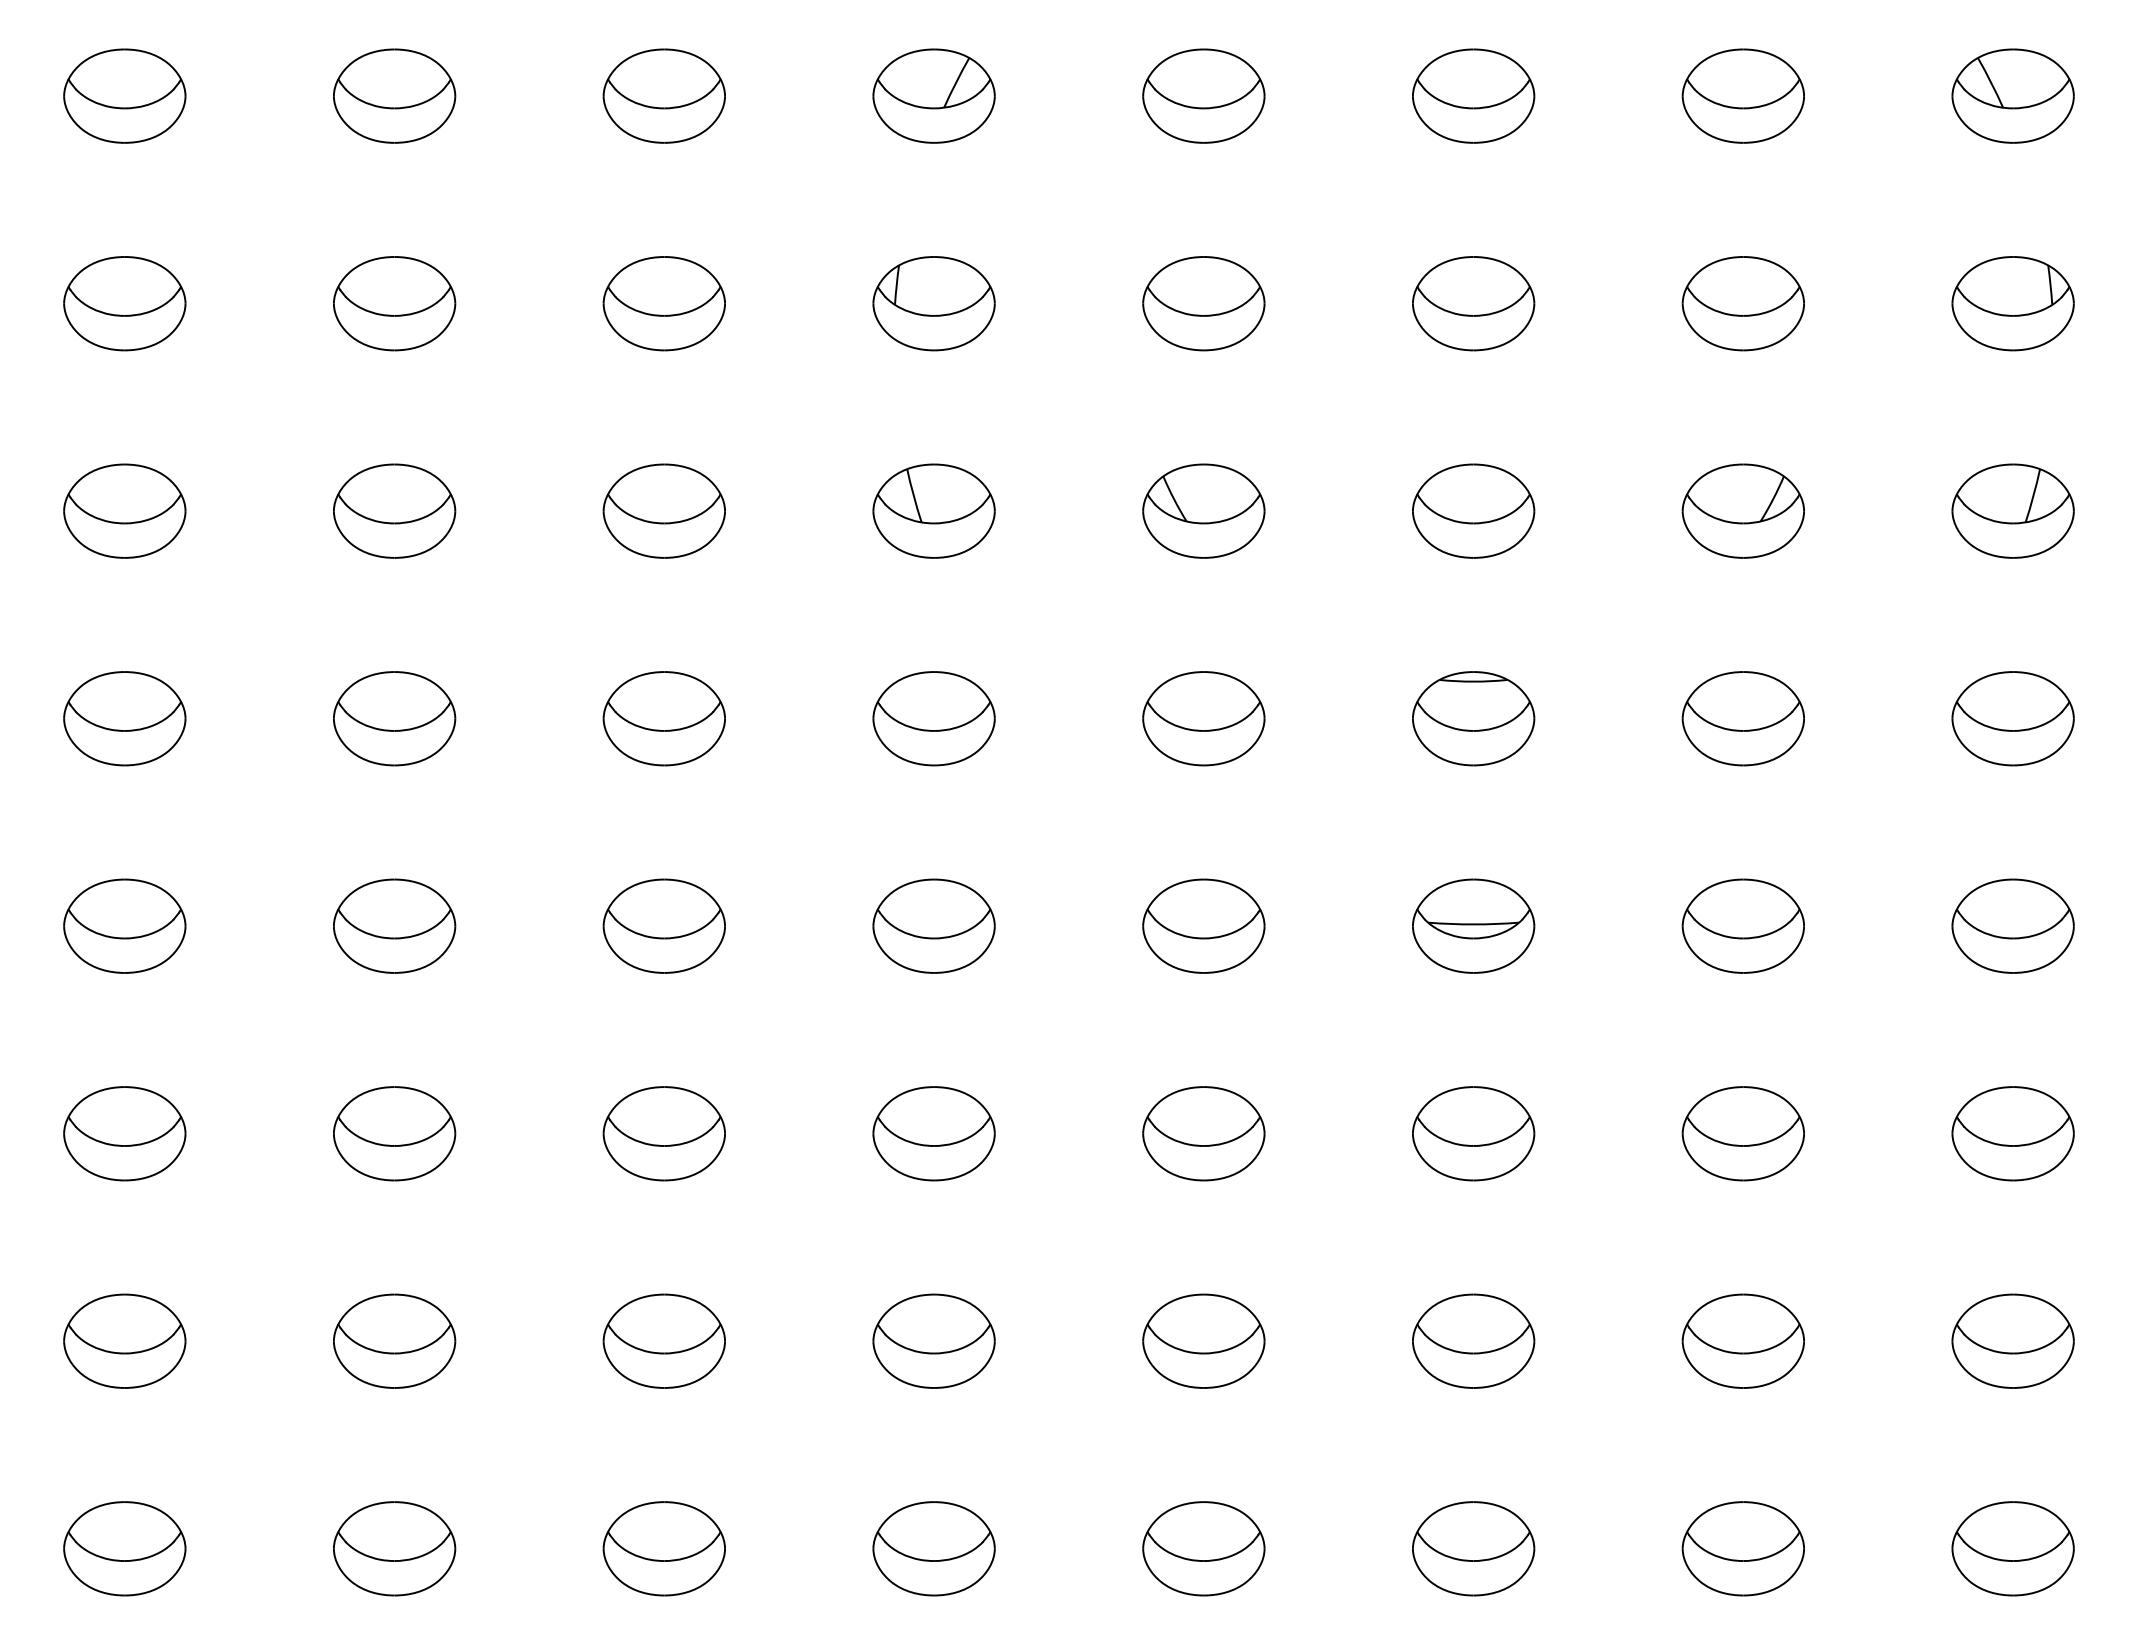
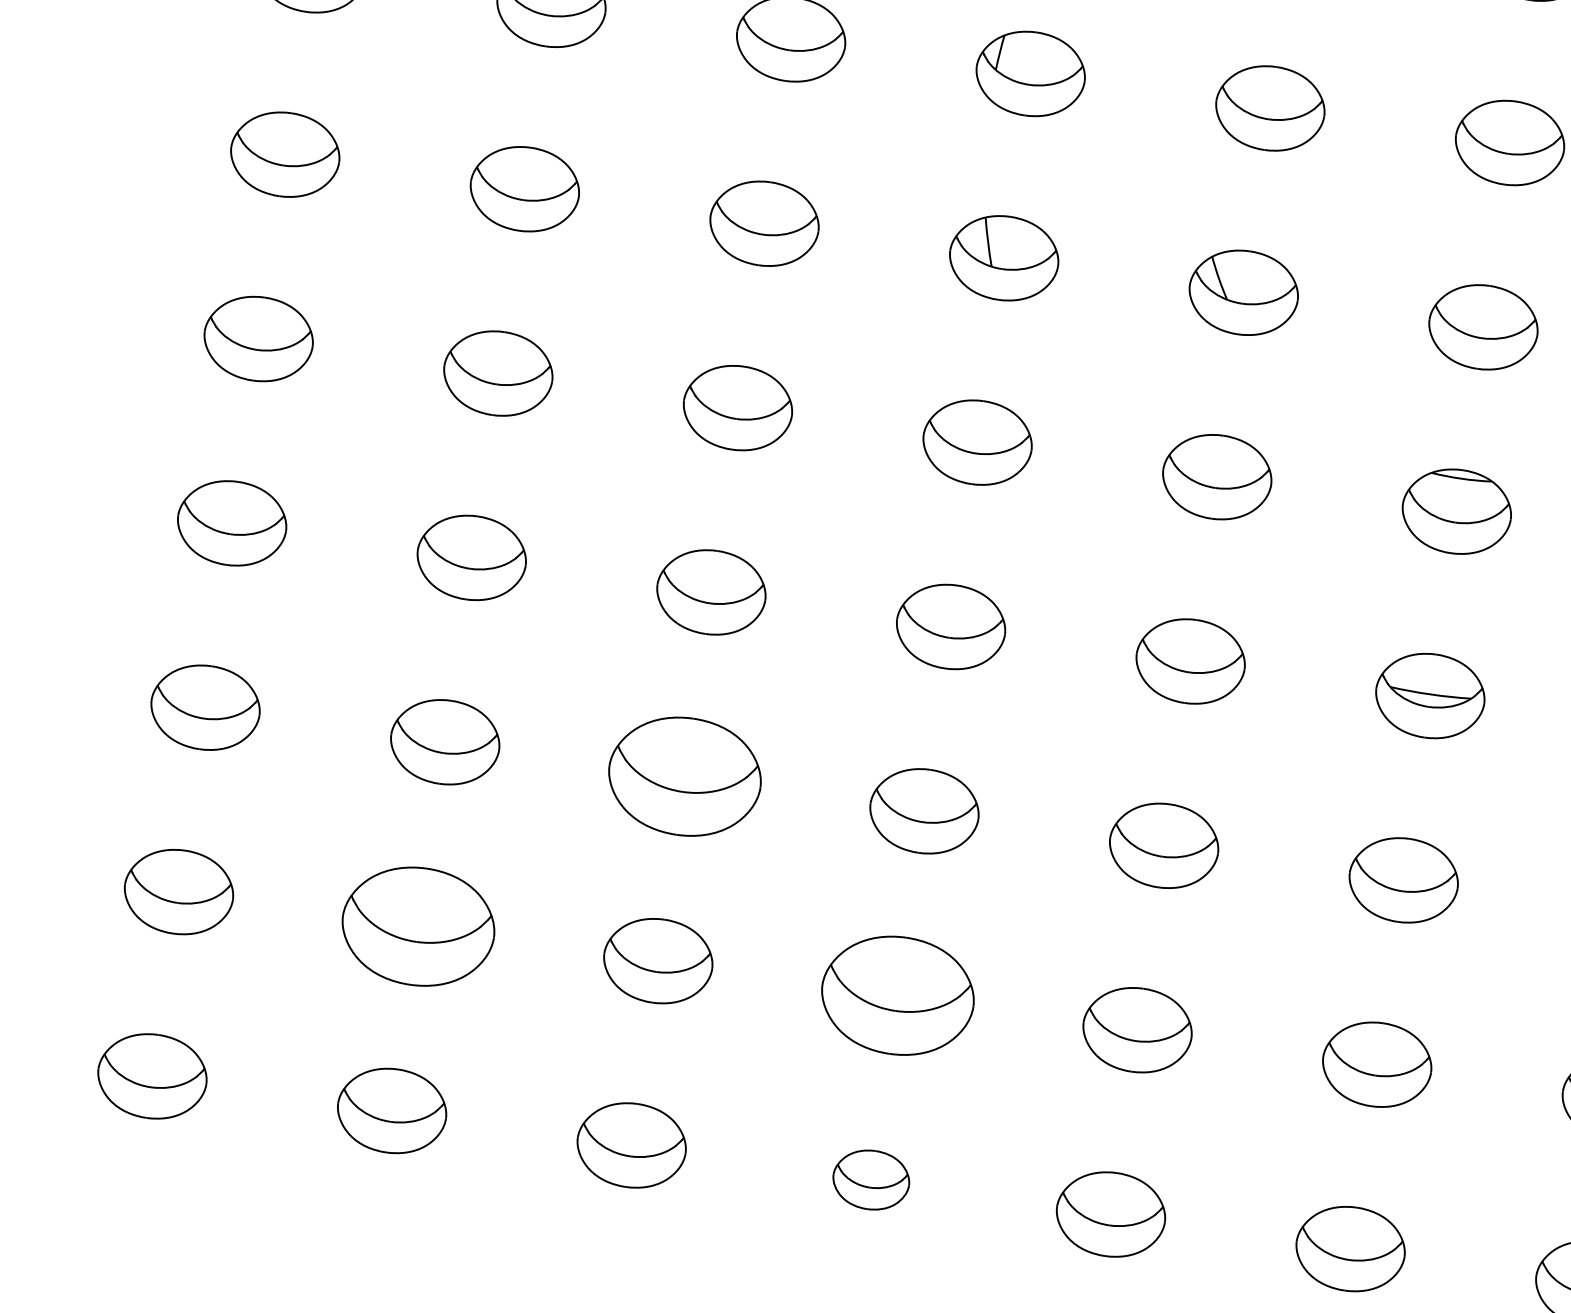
part: (663, 1133) -> (684, 776), size x1.4
part: (394, 1340) -> (418, 925), size x1.4
part: (933, 1340) -> (897, 994), size x1.4
part: (933, 1548) -> (870, 1179), size x0.7

